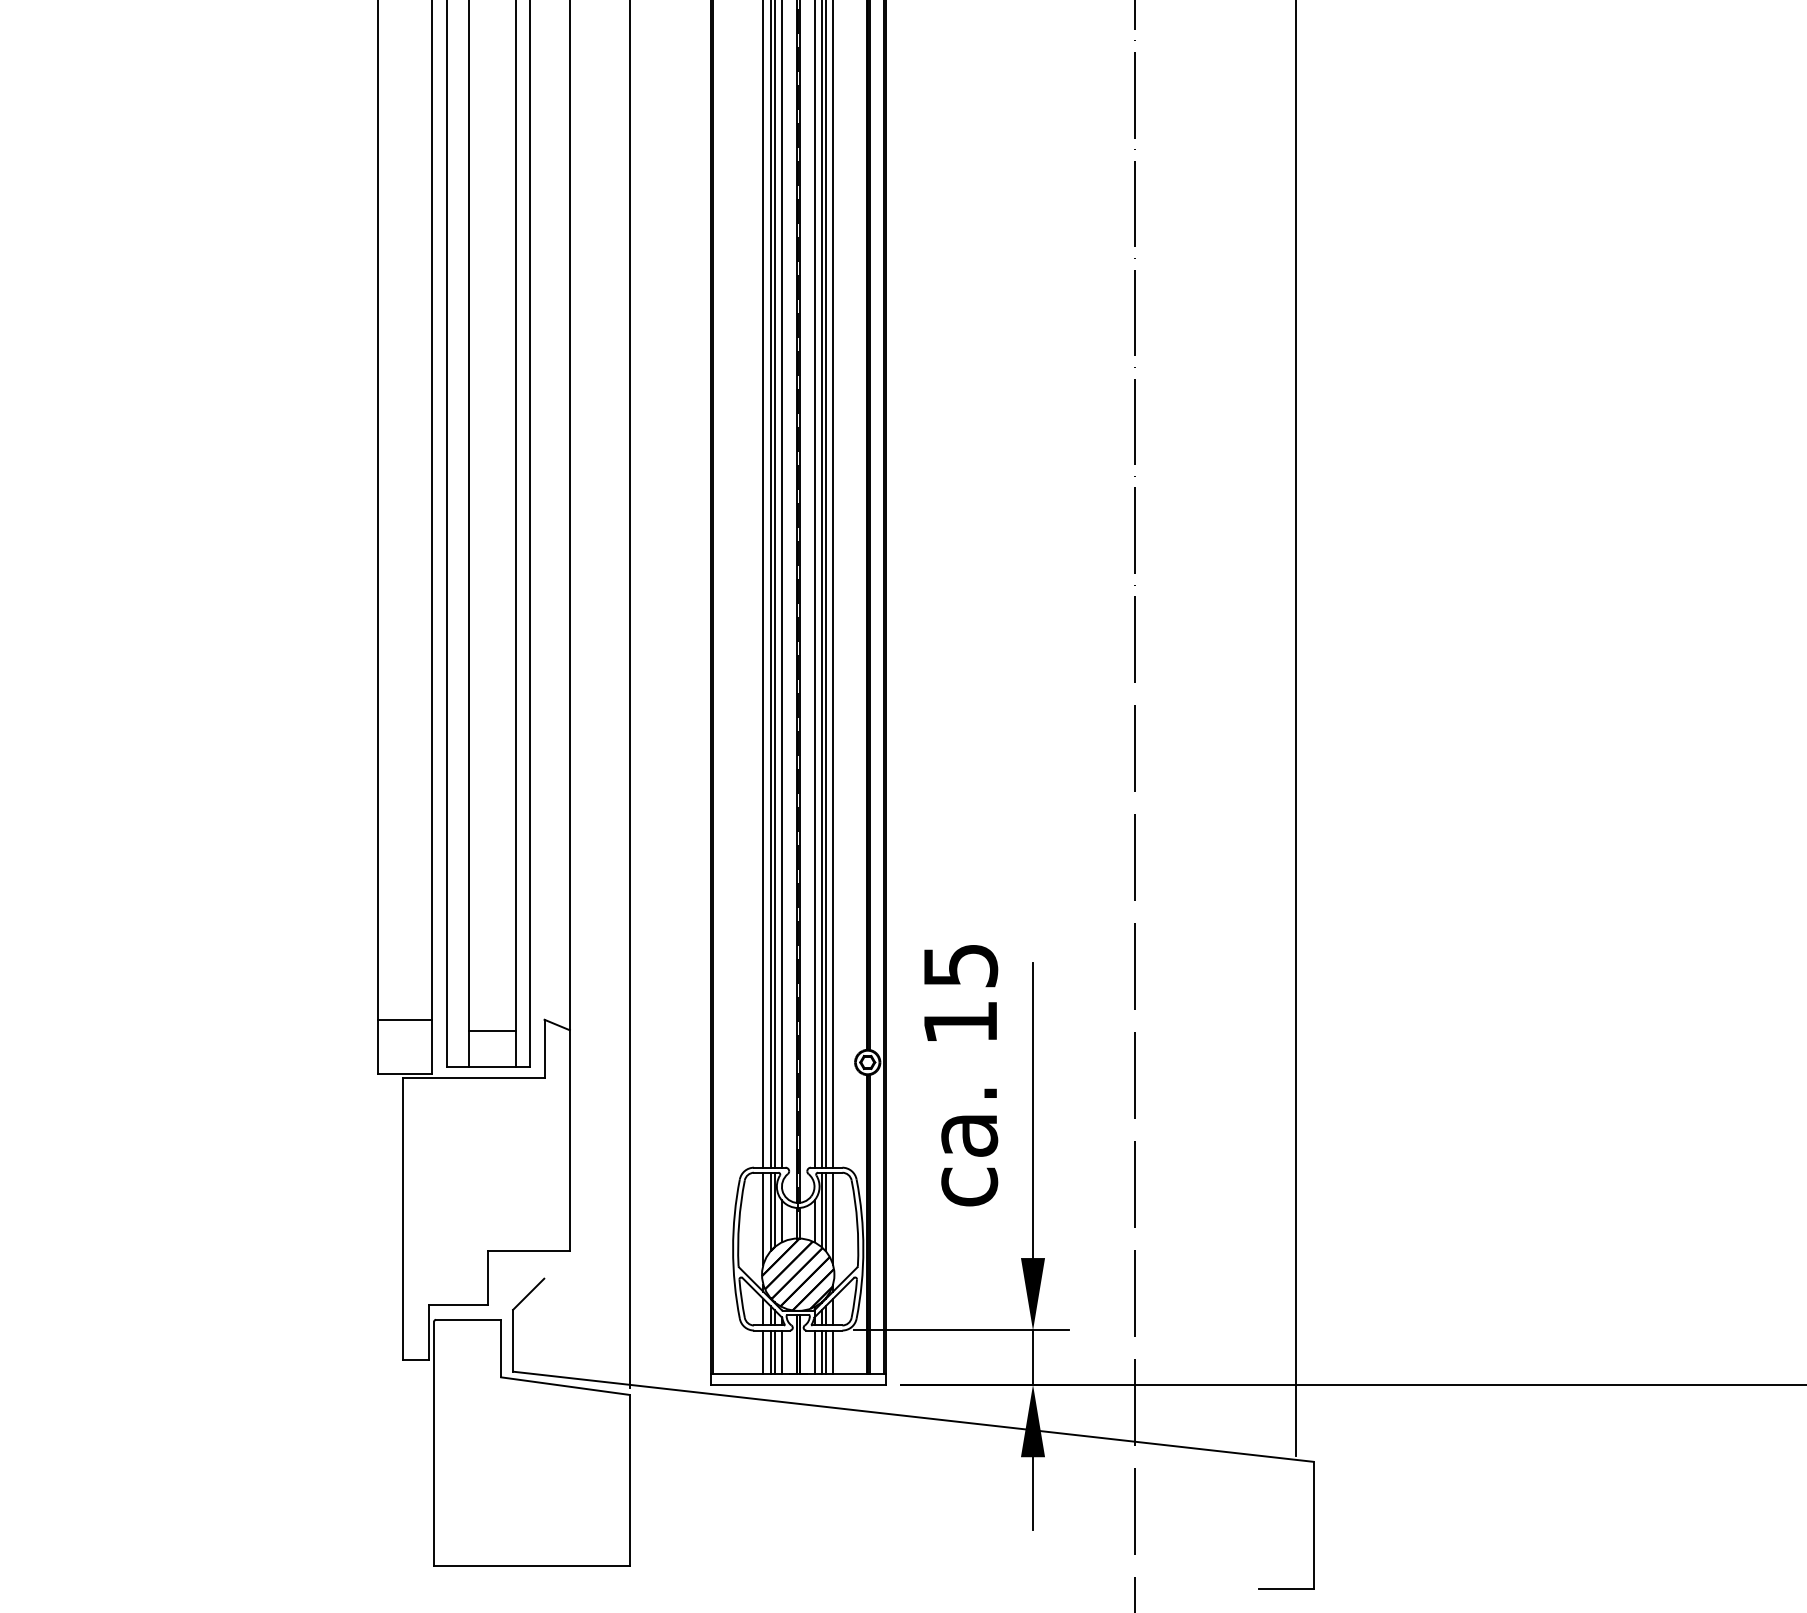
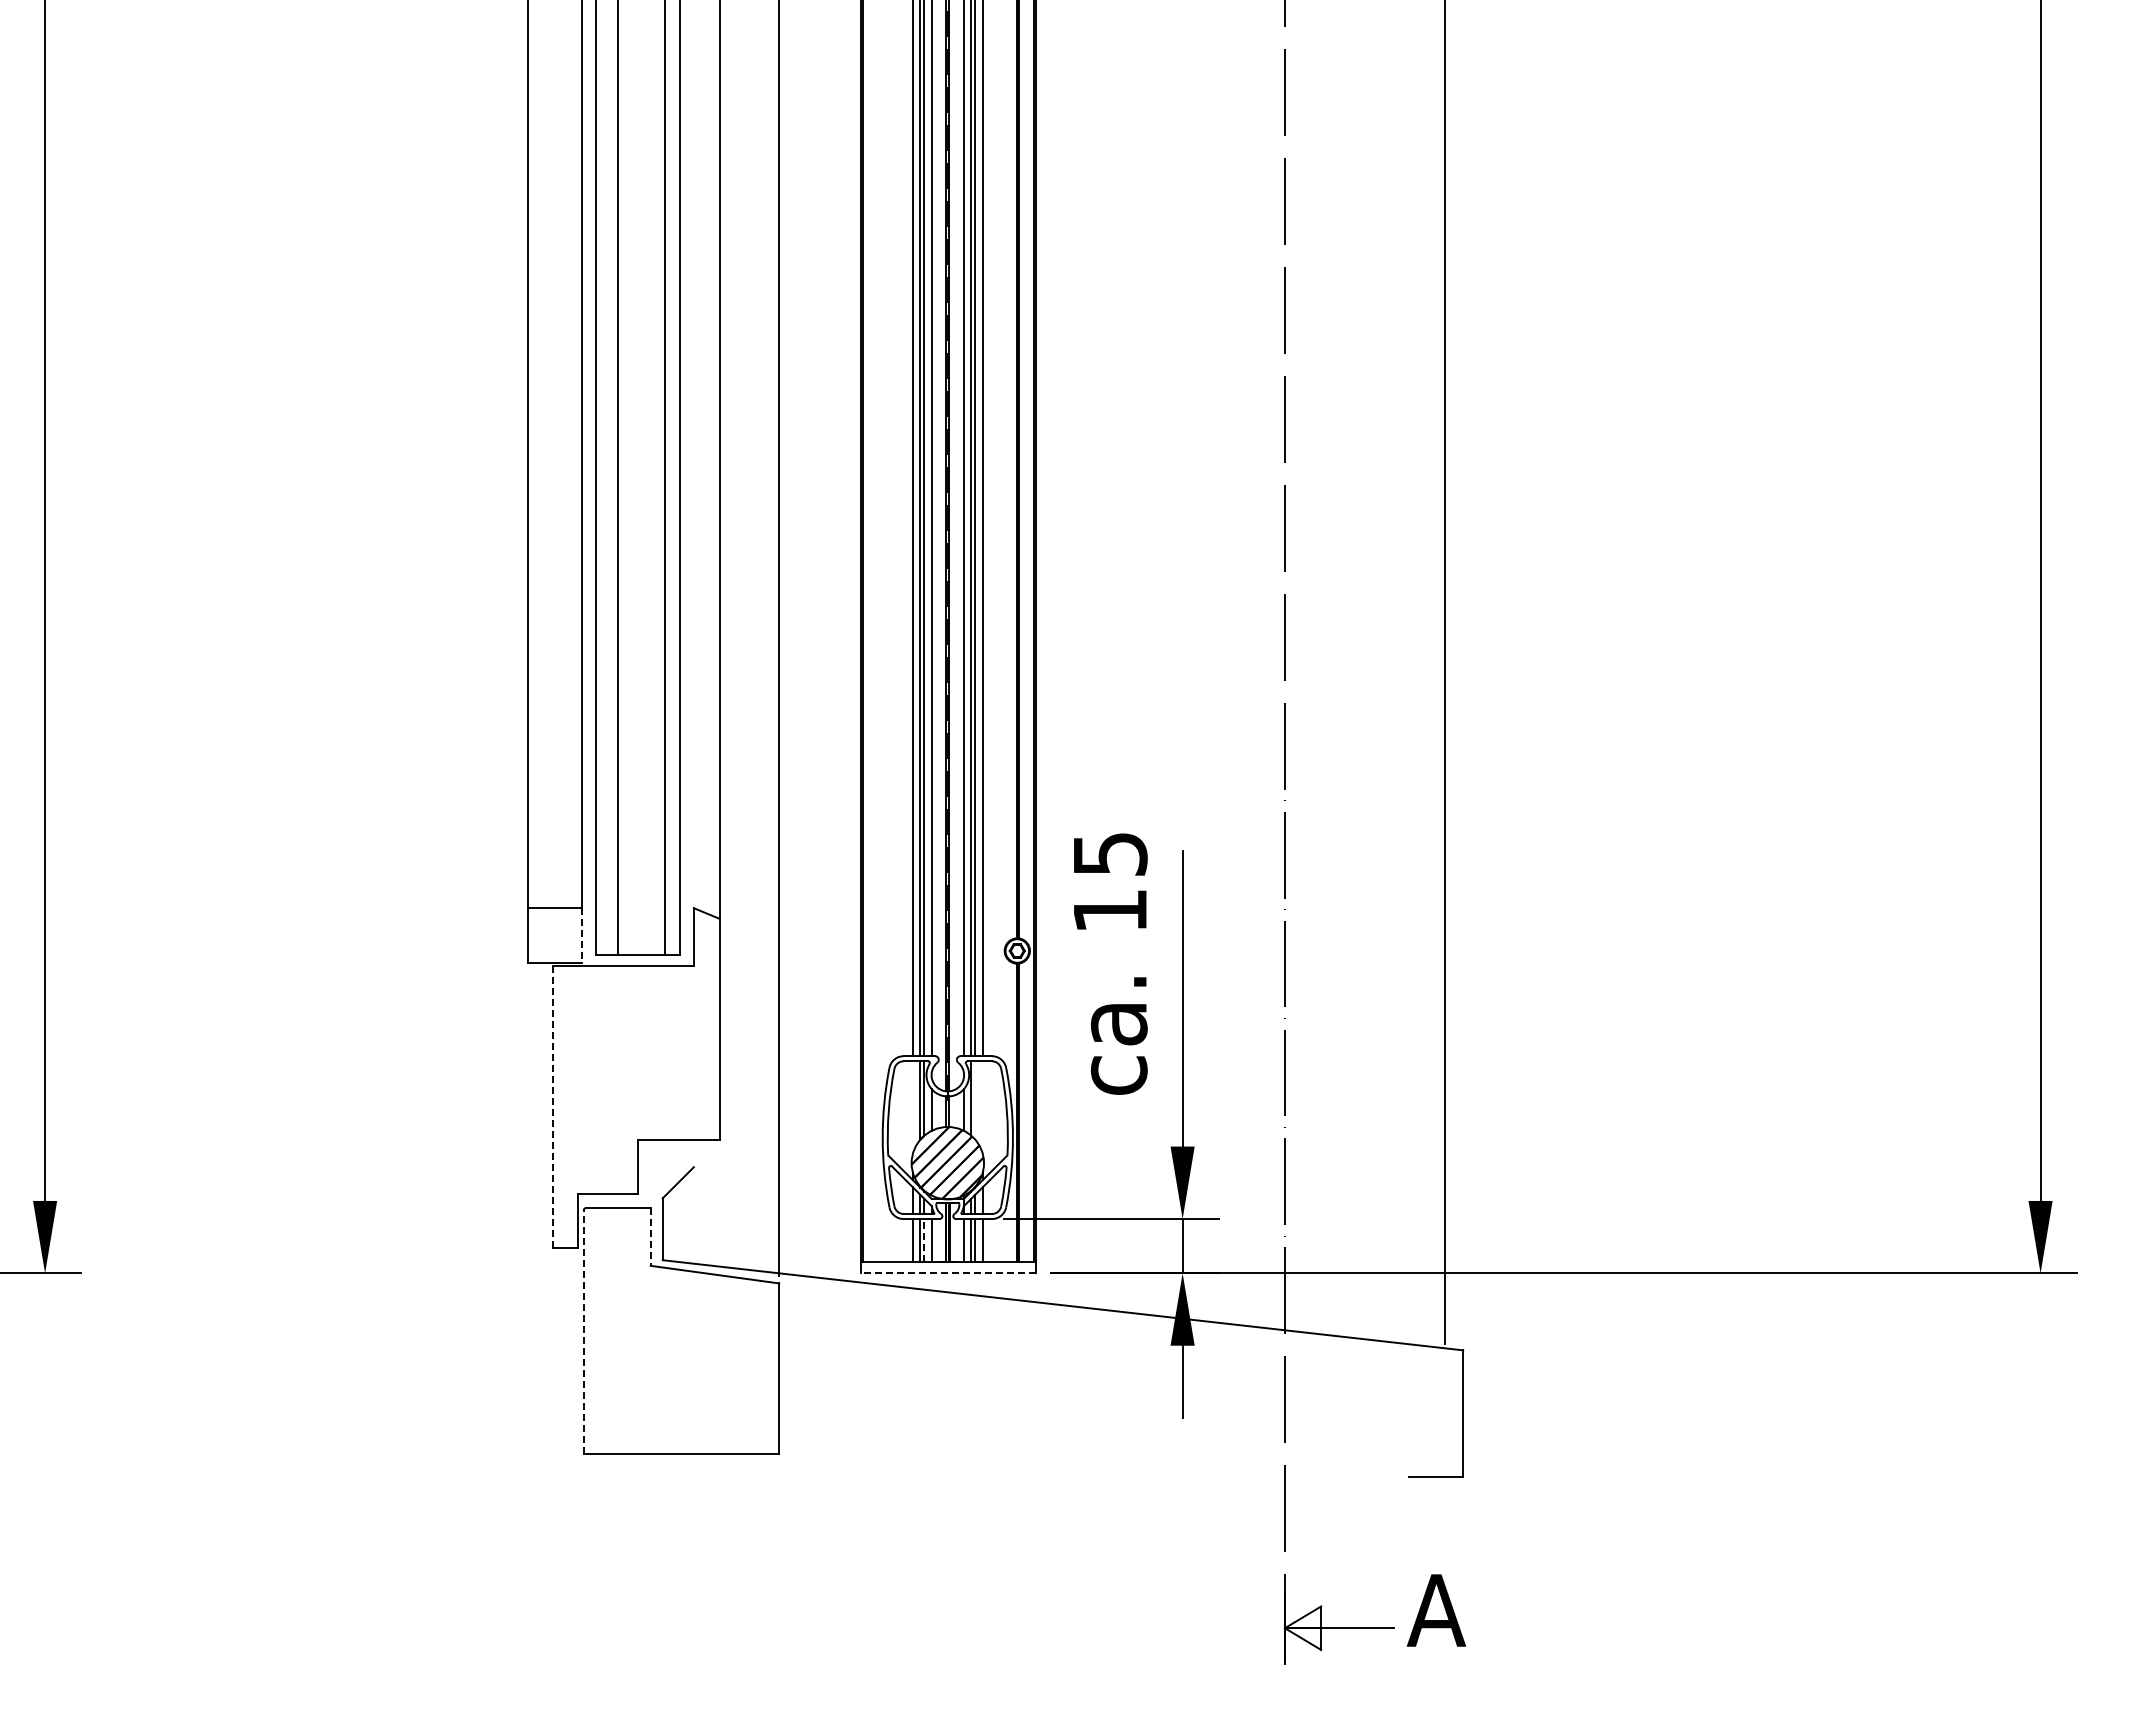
line: (491, 1030) -> (641, 919), removed
line: (431, 1046) -> (581, 935), solid -> dashed
line: (825, 1211) -> (975, 1100), removed
line: (403, 1218) -> (553, 1107), solid -> dashed
line: (763, 1218) -> (913, 1107), removed
line: (832, 1218) -> (982, 1107), removed
line: (500, 1348) -> (650, 1237), solid -> dashed
line: (774, 1351) -> (924, 1240), solid -> dashed
line: (797, 1384) -> (947, 1273), solid -> dashed
line: (433, 1442) -> (583, 1331), solid -> dashed

